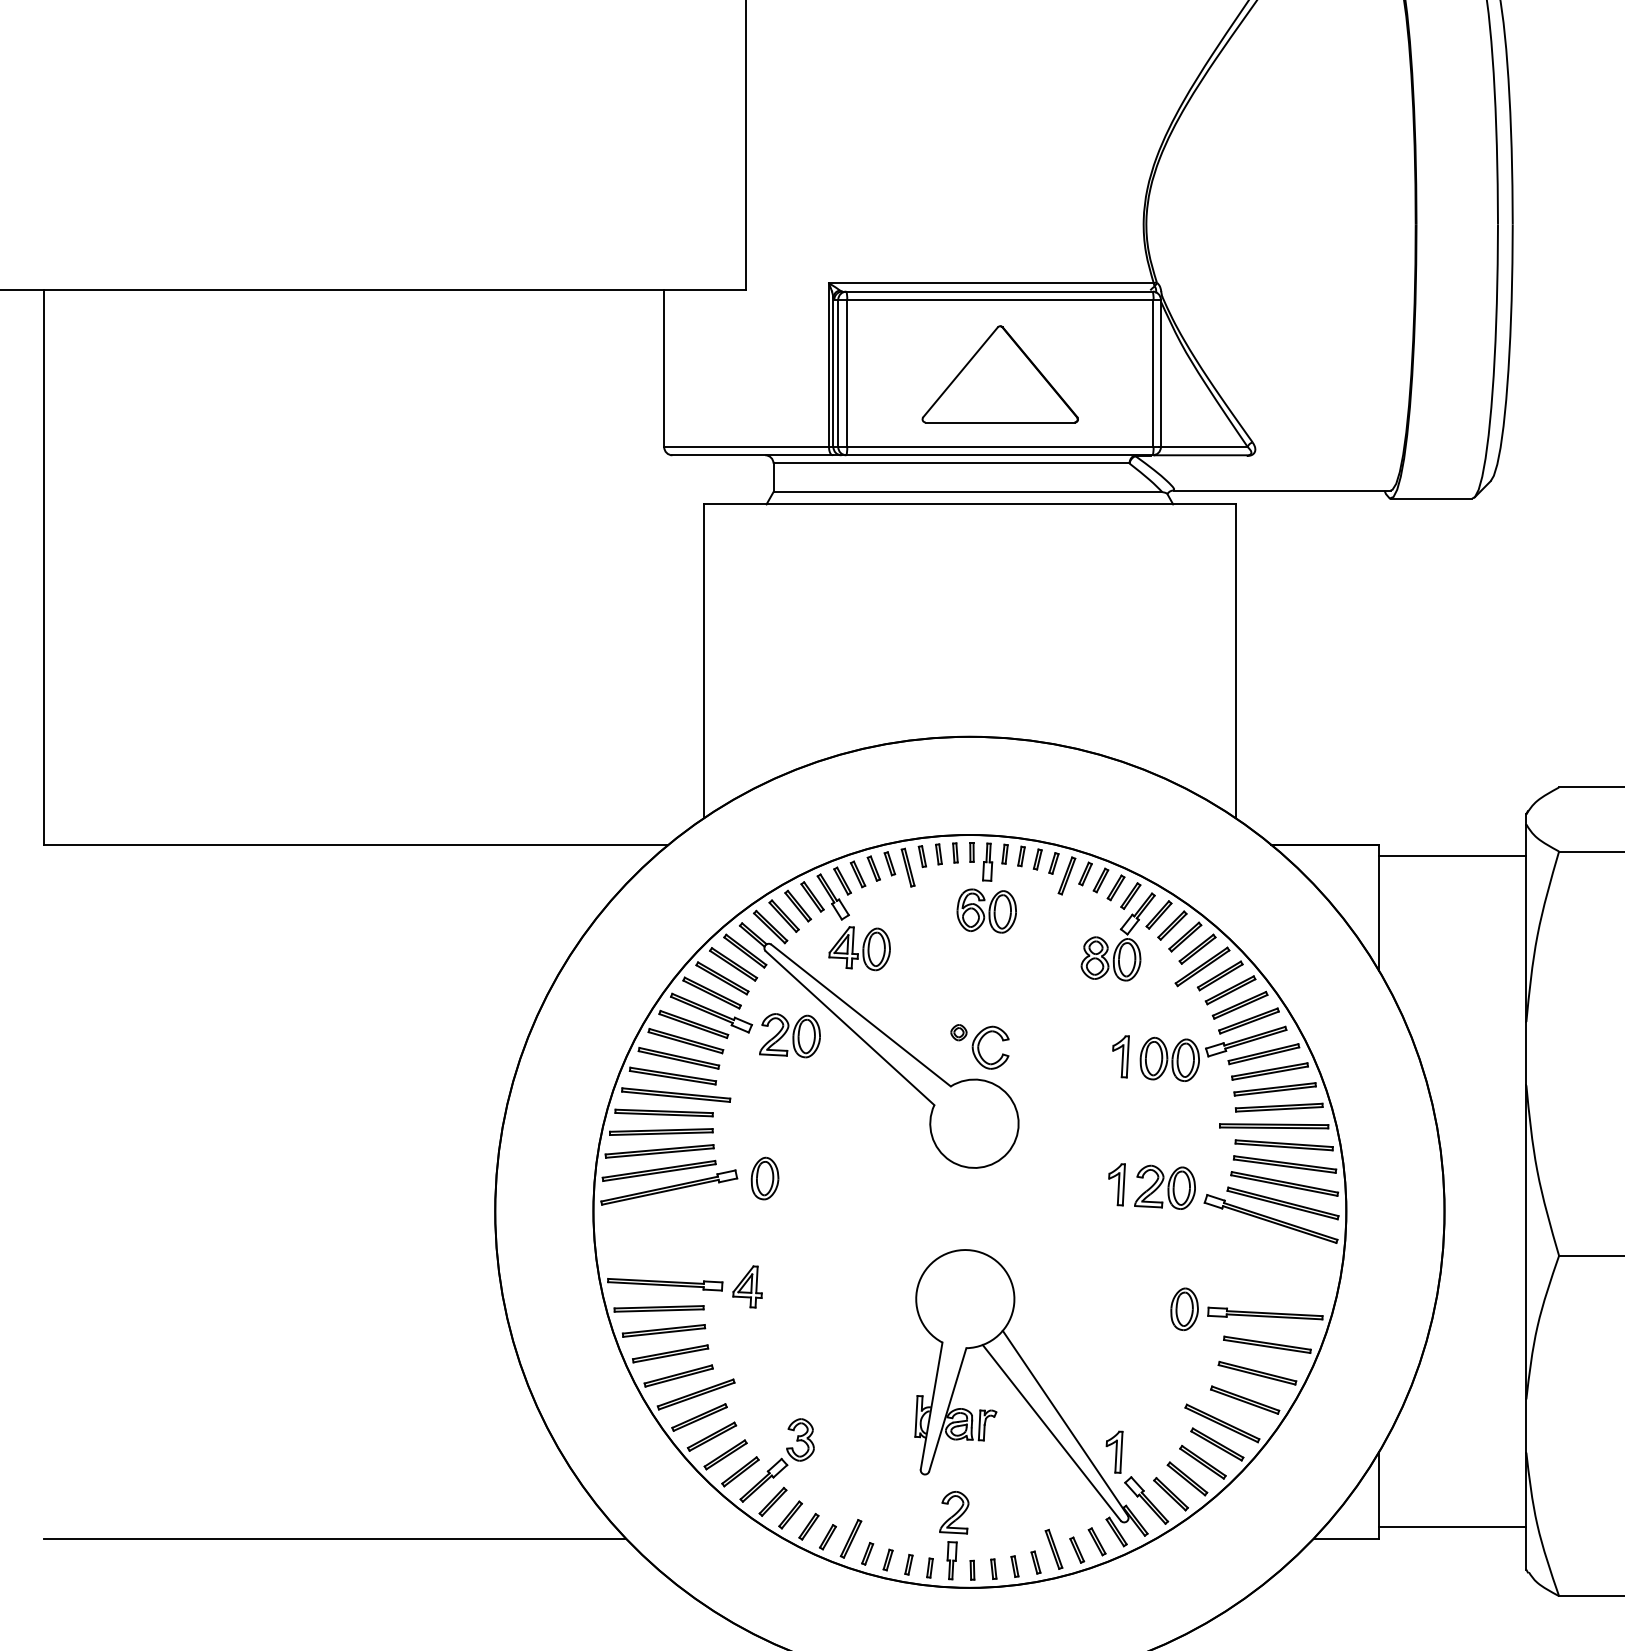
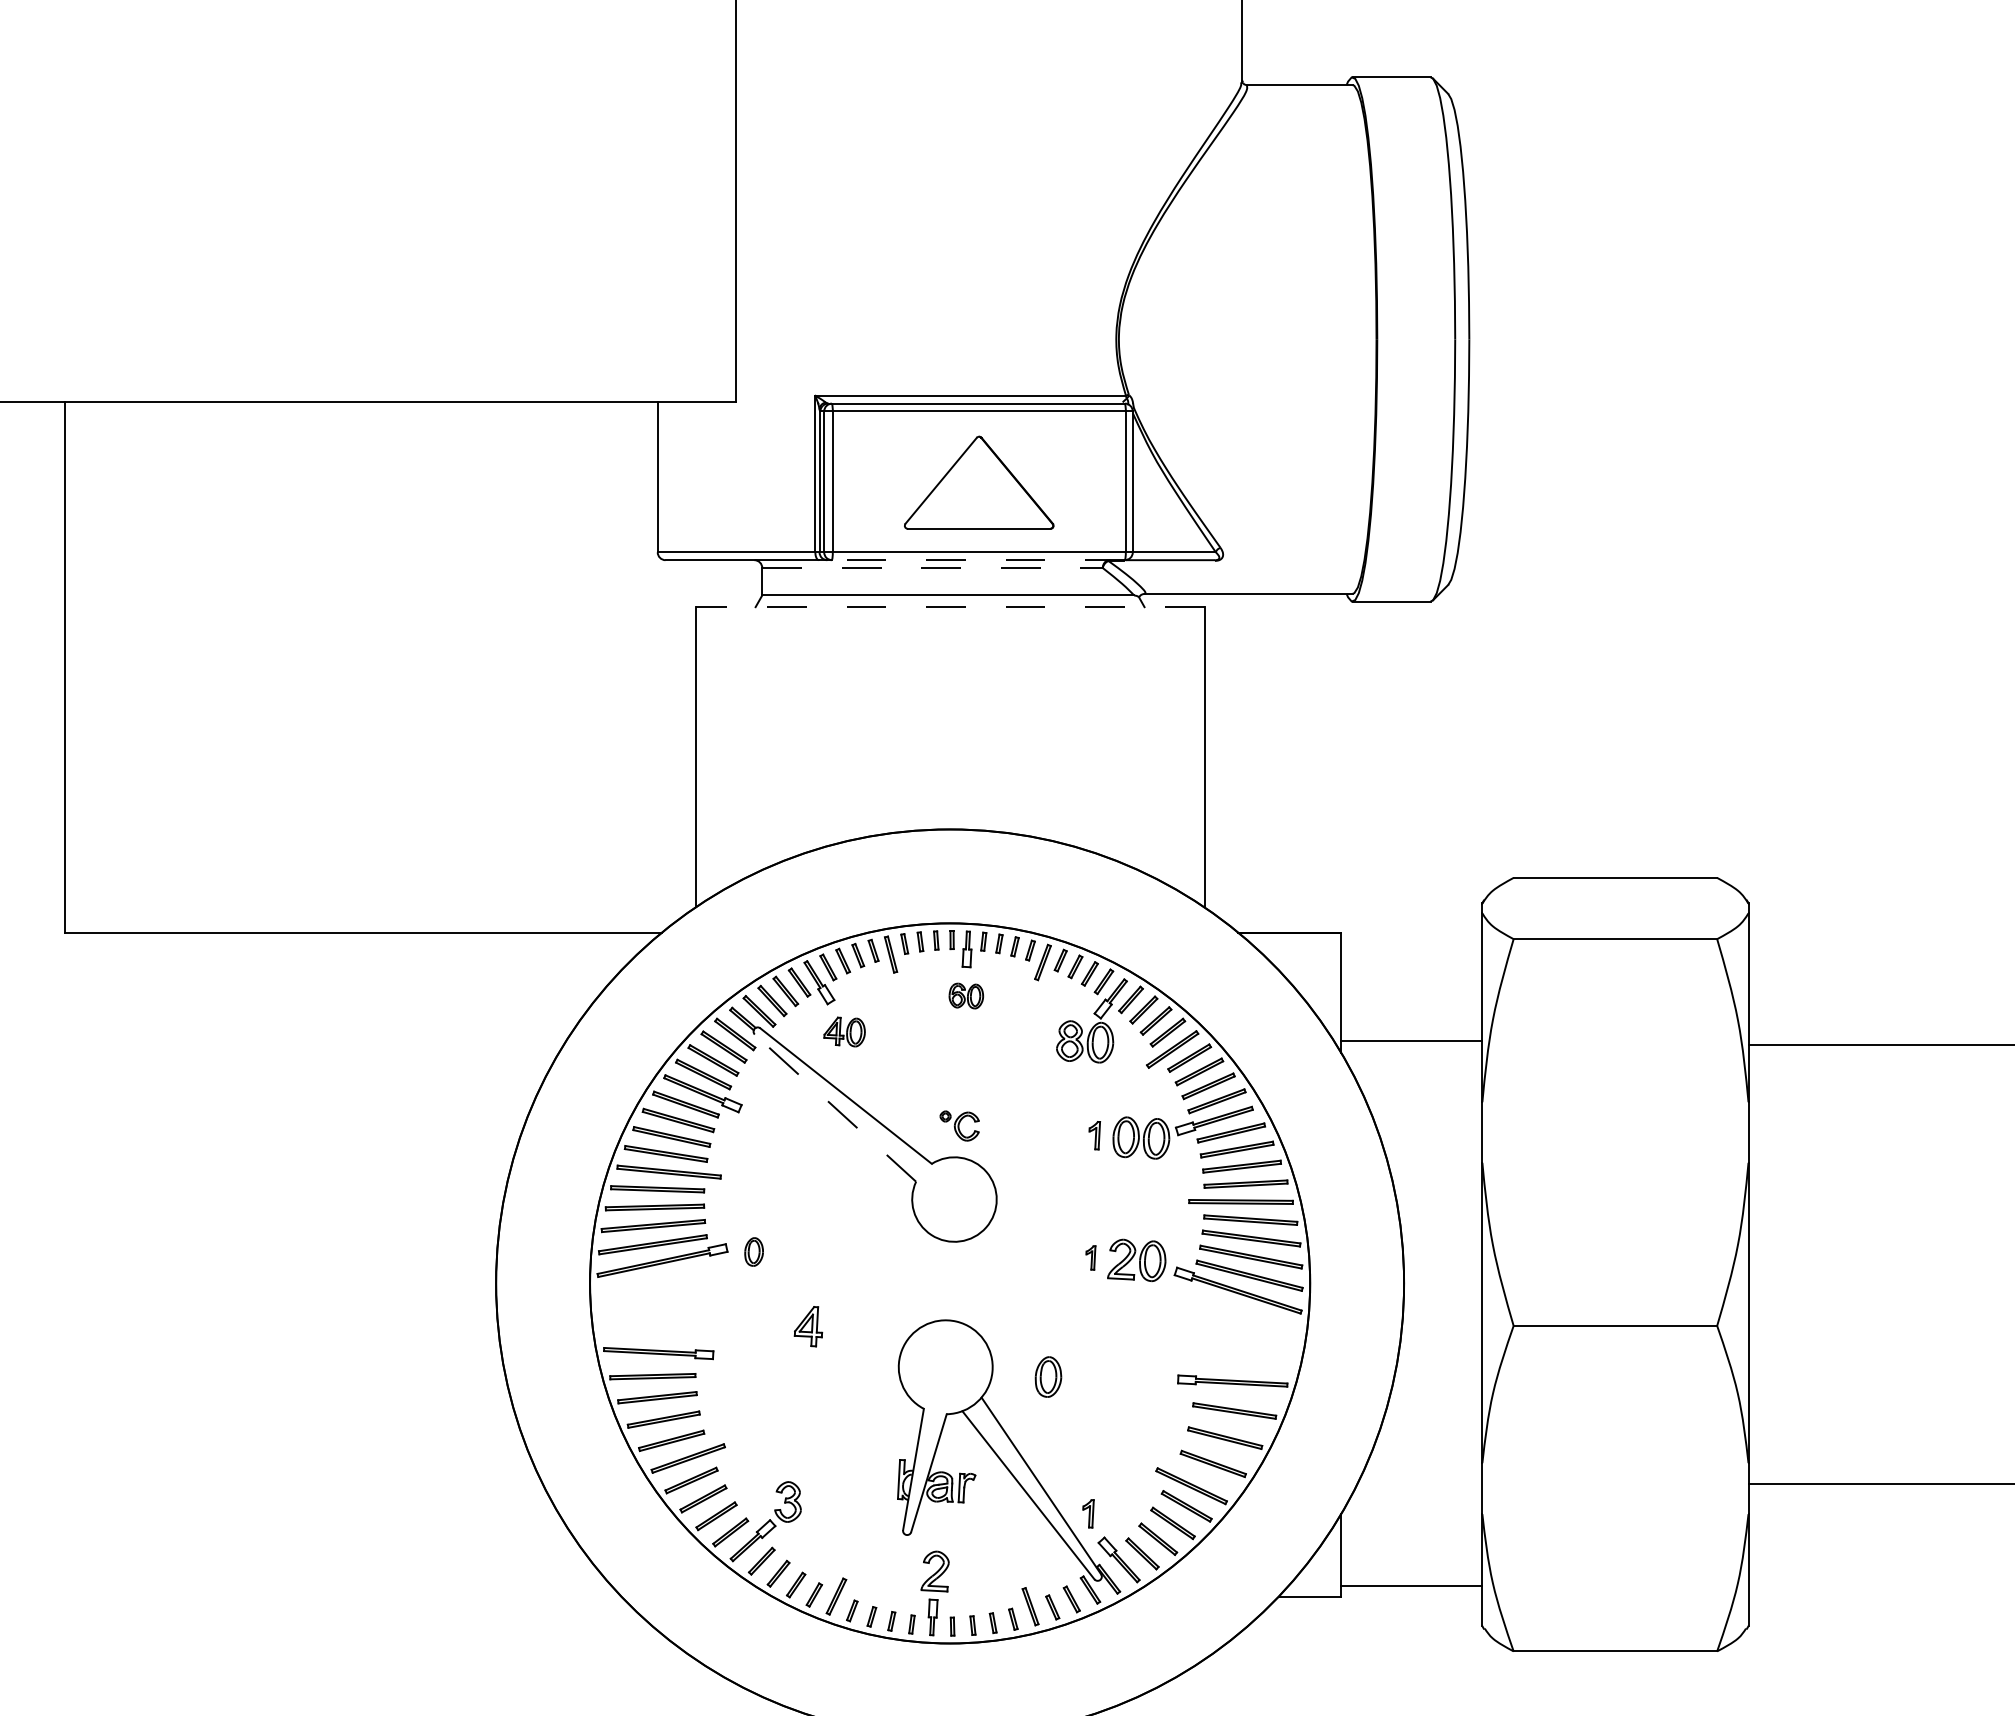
line: (999, 455) -> (978, 560), solid -> dashed
line: (952, 463) -> (933, 568), solid -> dashed
line: (969, 504) -> (949, 607), solid -> dashed
line: (1452, 856) -> (1411, 1040), moved
part: (987, 910) -> (966, 995), size x0.6
part: (859, 948) -> (844, 1031), size x0.7
line: (850, 1027) -> (835, 1107), solid -> dashed
part: (789, 1034) -> (777, 1114), removed
part: (979, 1046) -> (959, 1125), size x0.7
part: (1120, 1056) -> (1094, 1135), size x0.7
part: (764, 1178) -> (753, 1251), size x0.7
part: (1116, 1184) -> (1090, 1257), size x0.6
part: (747, 1286) -> (808, 1326), moved
part: (1184, 1308) -> (1048, 1376), moved
part: (1114, 1451) -> (1088, 1513), size x0.7
line: (334, 1538) -> (342, 1596), removed

